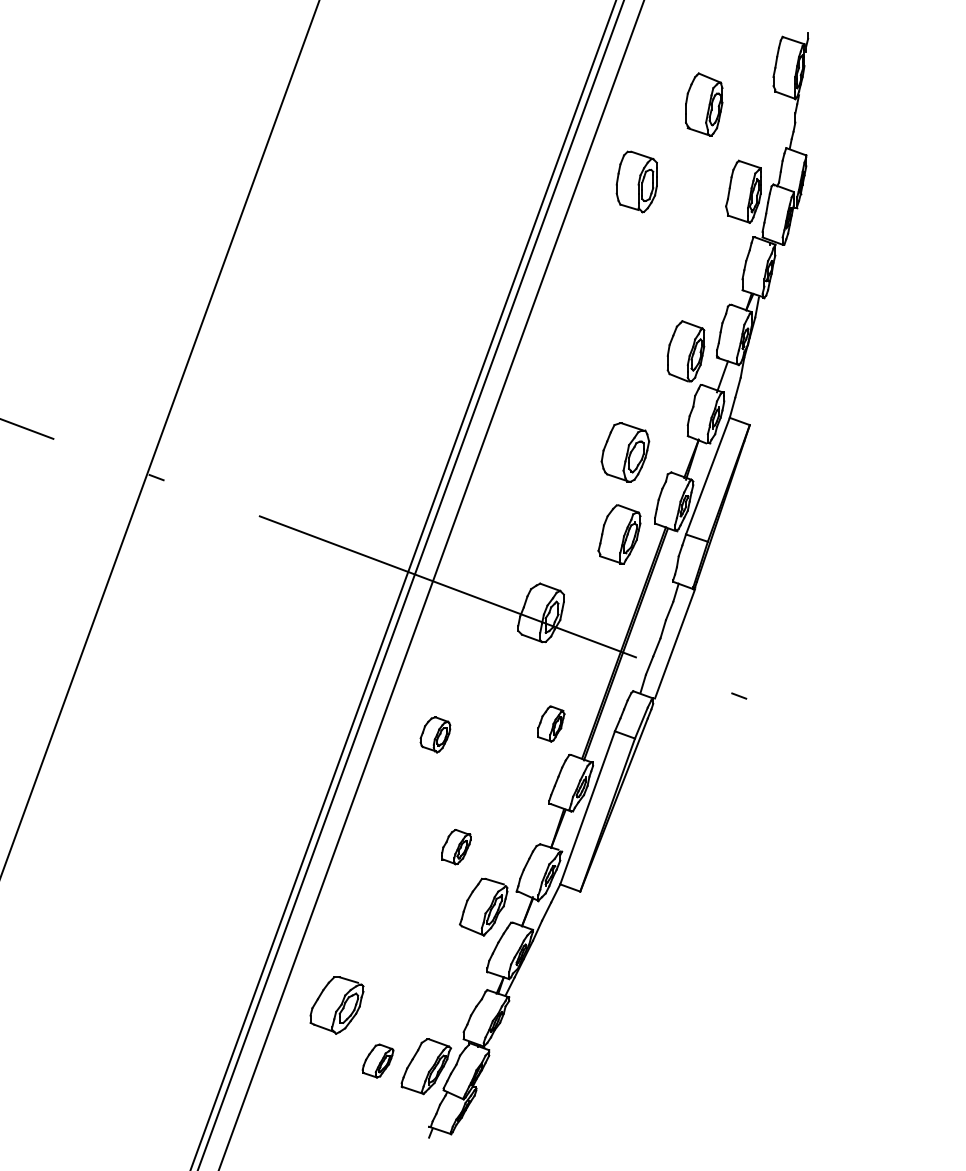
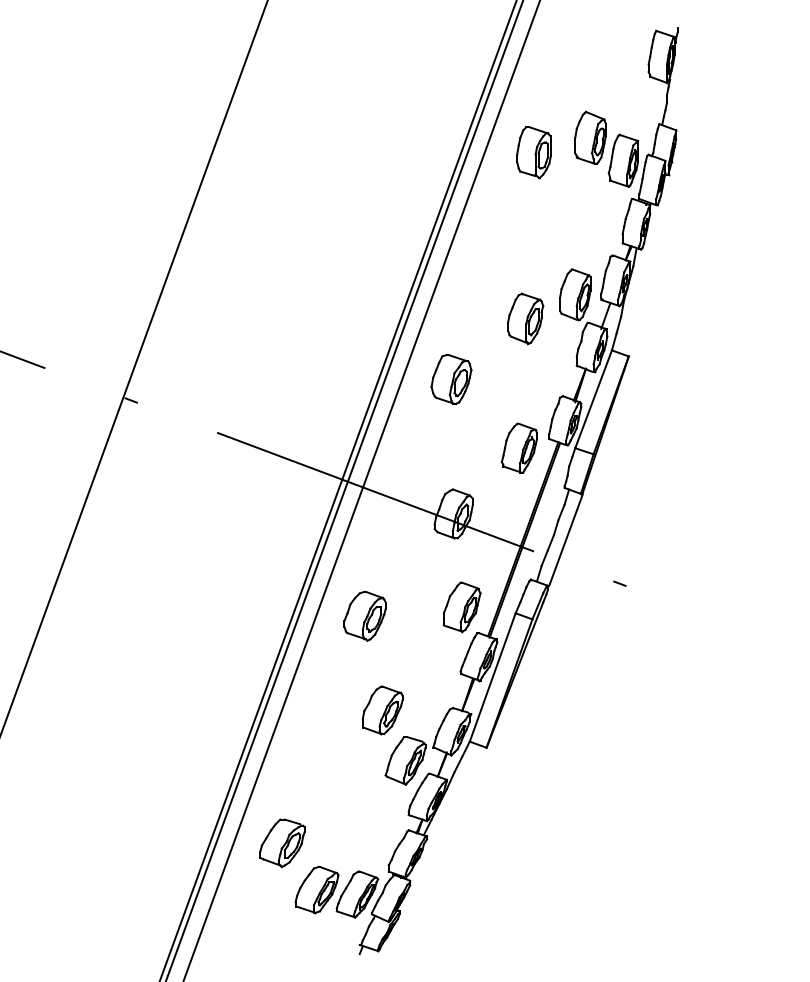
part: (704, 104) -> (590, 137), moved
part: (626, 380) -> (525, 319), added
part: (625, 452) -> (451, 379), moved
part: (551, 723) -> (462, 606), size x1.67
part: (435, 734) -> (365, 615), size x1.67
part: (456, 846) -> (382, 709), size x1.67
part: (377, 1060) -> (316, 889), size x1.67

